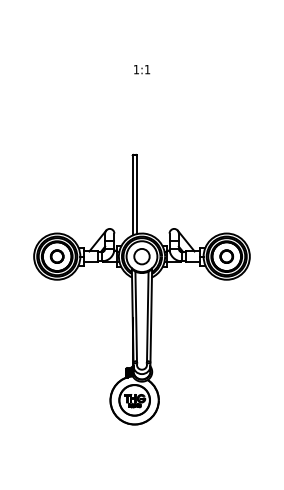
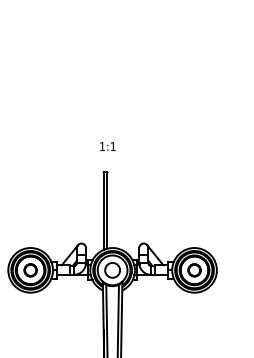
text: (142, 69) -> (108, 146), moved

